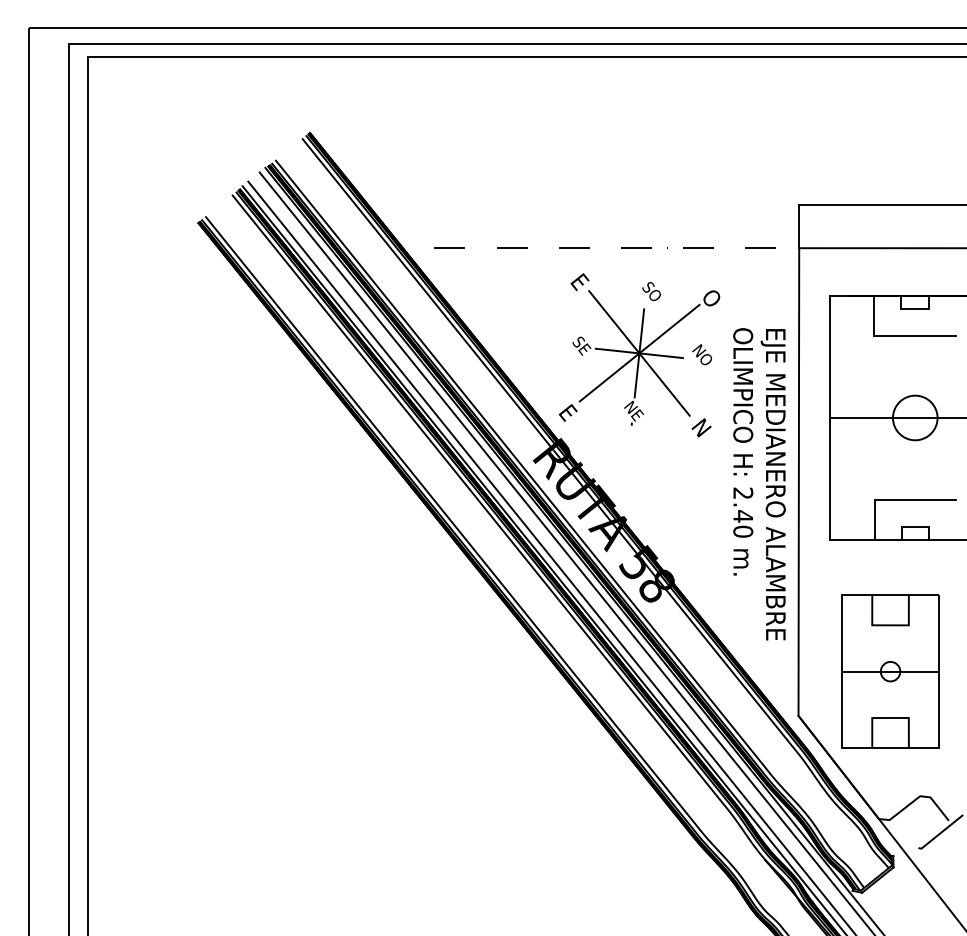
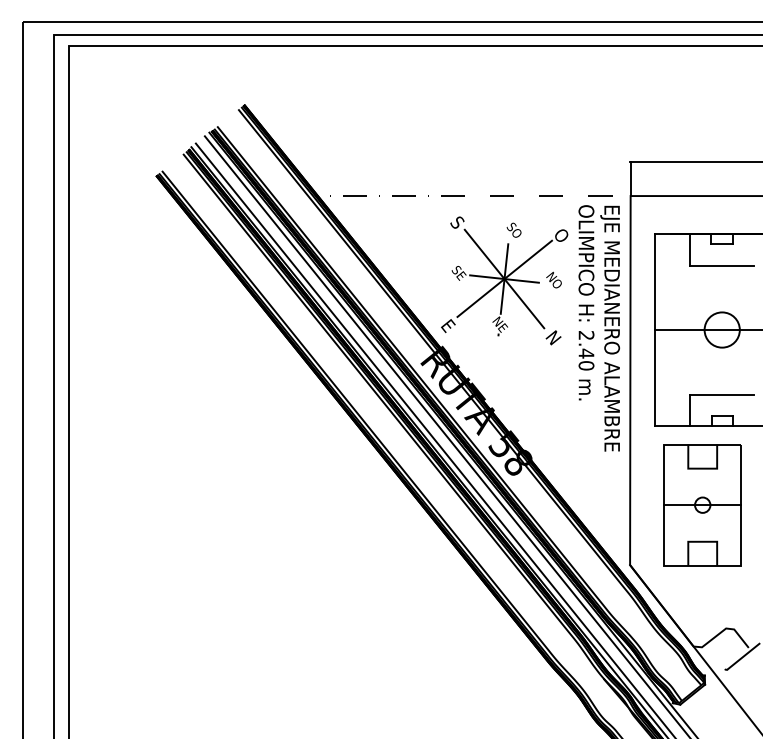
text: (579, 281) -> (457, 222), E -> S
text: (759, 484) -> (599, 328), moved
part: (890, 672) -> (702, 505), moved

